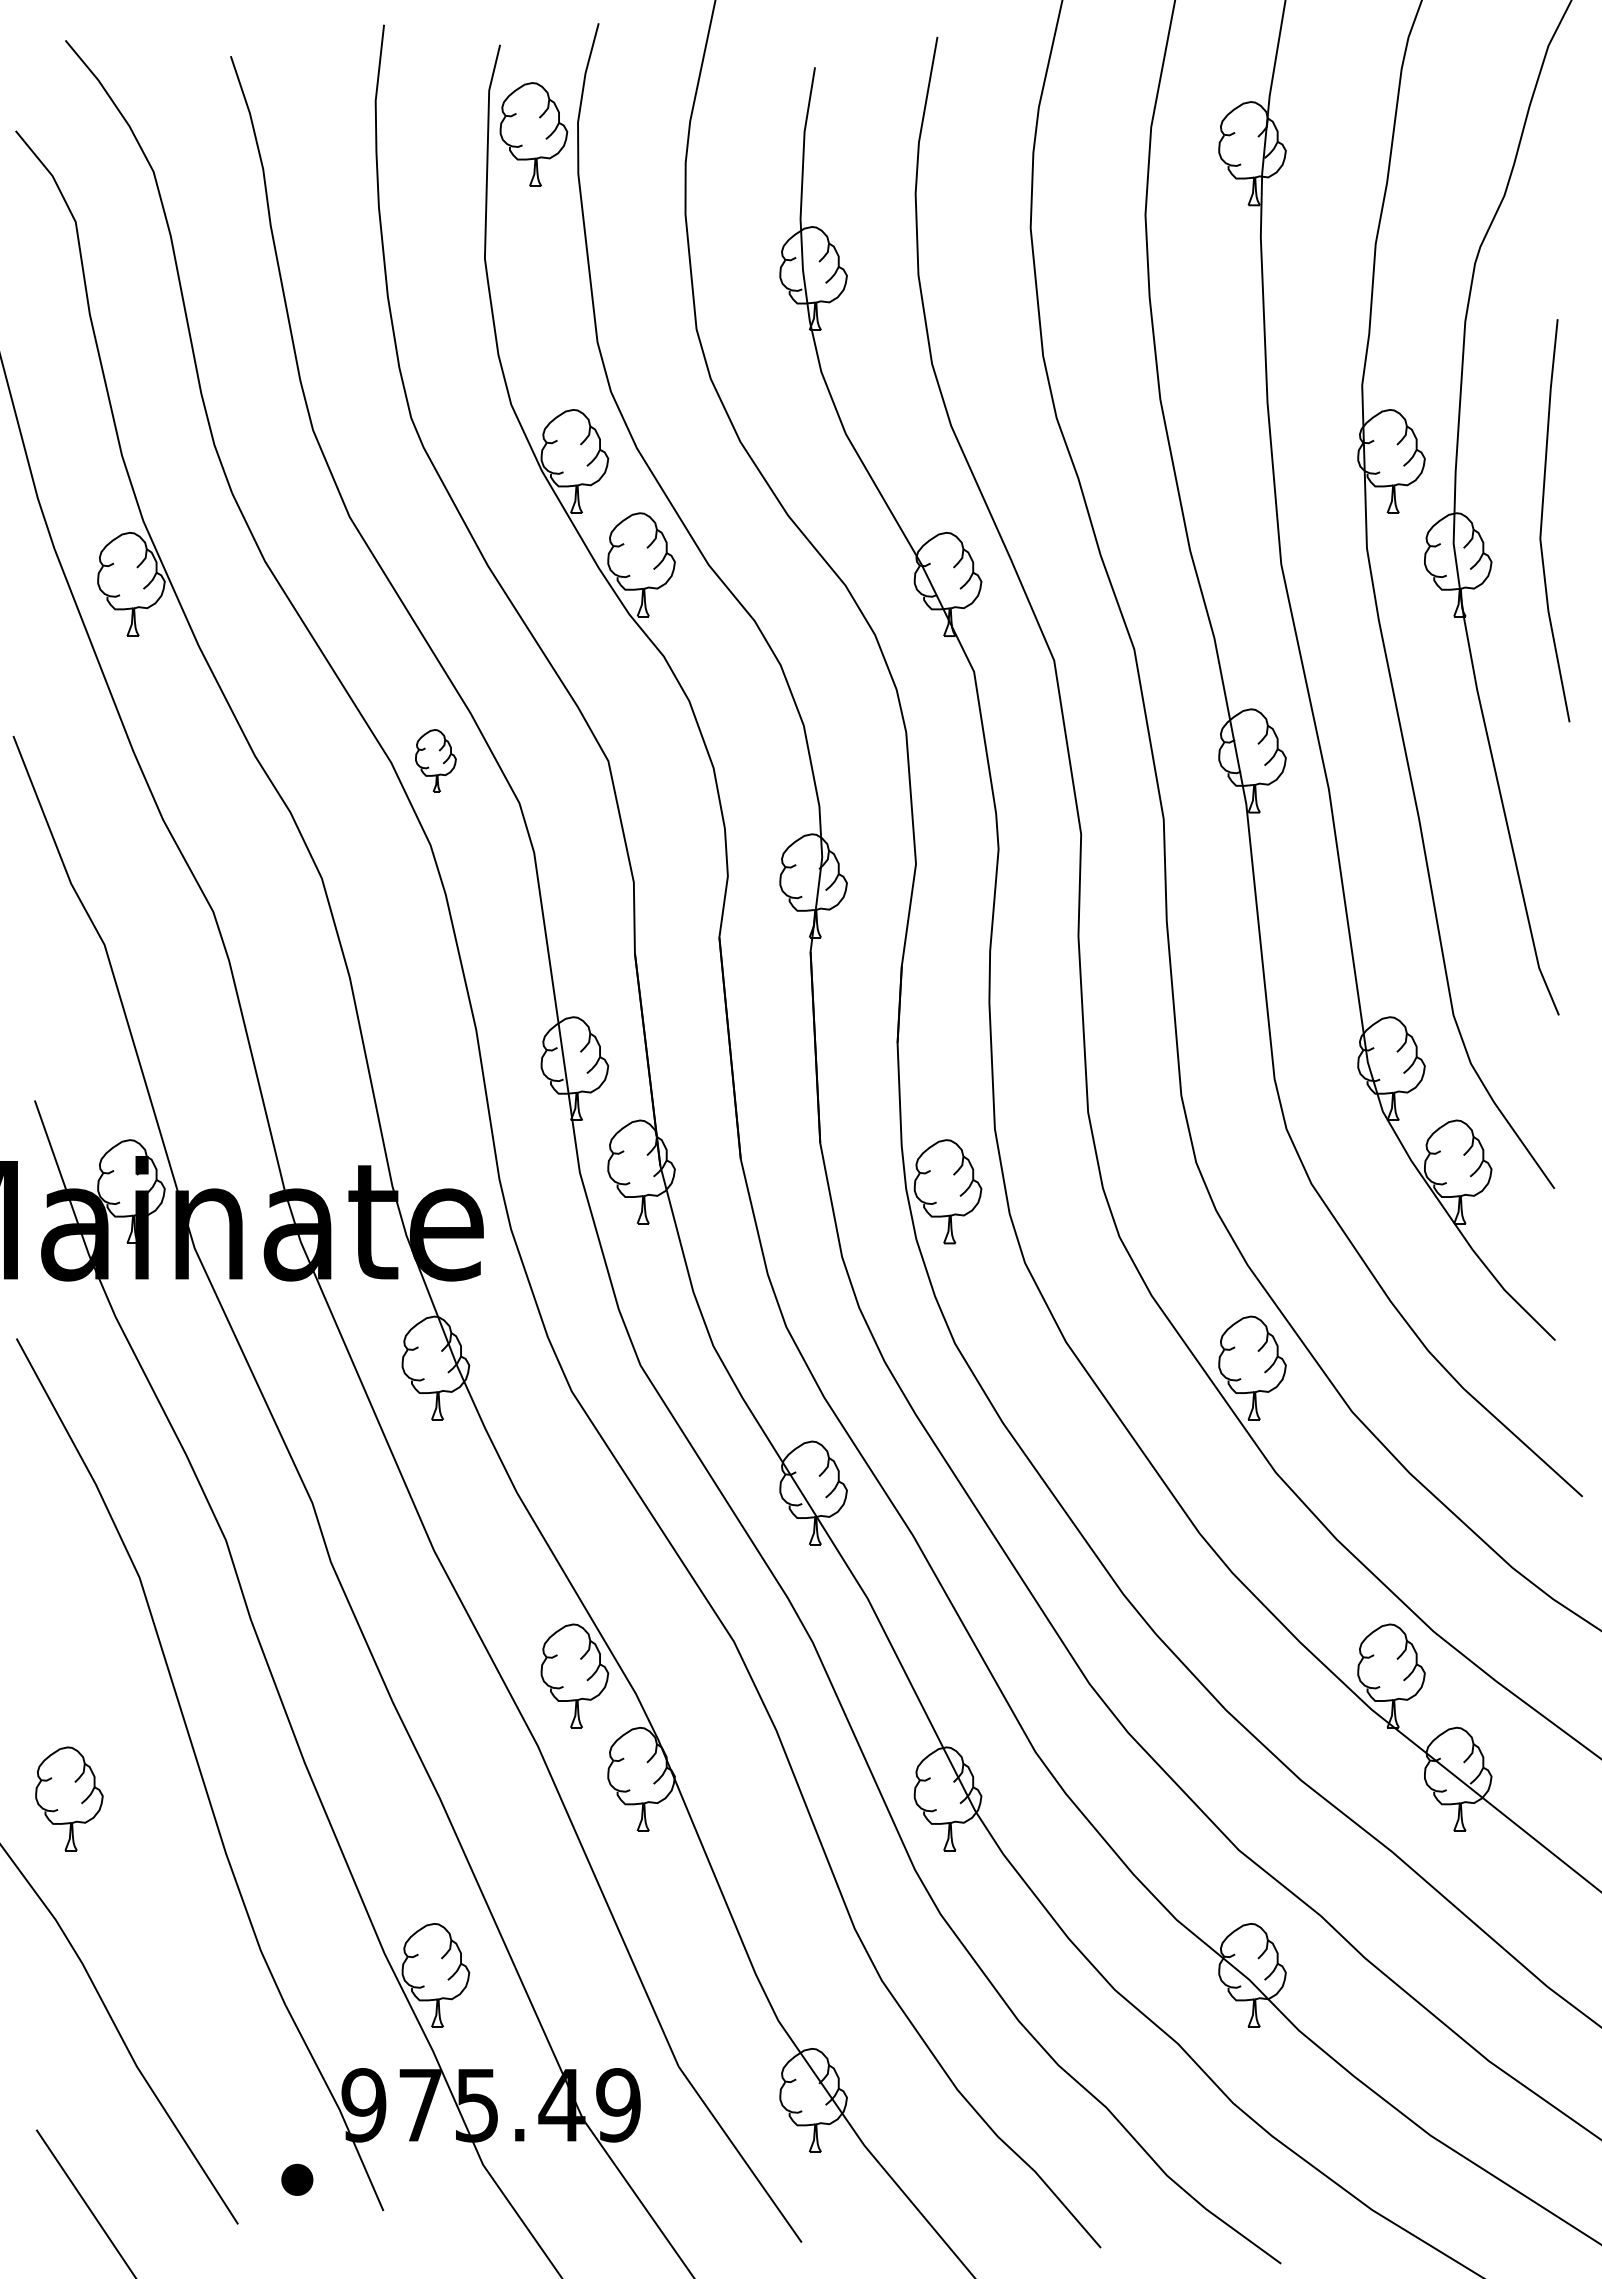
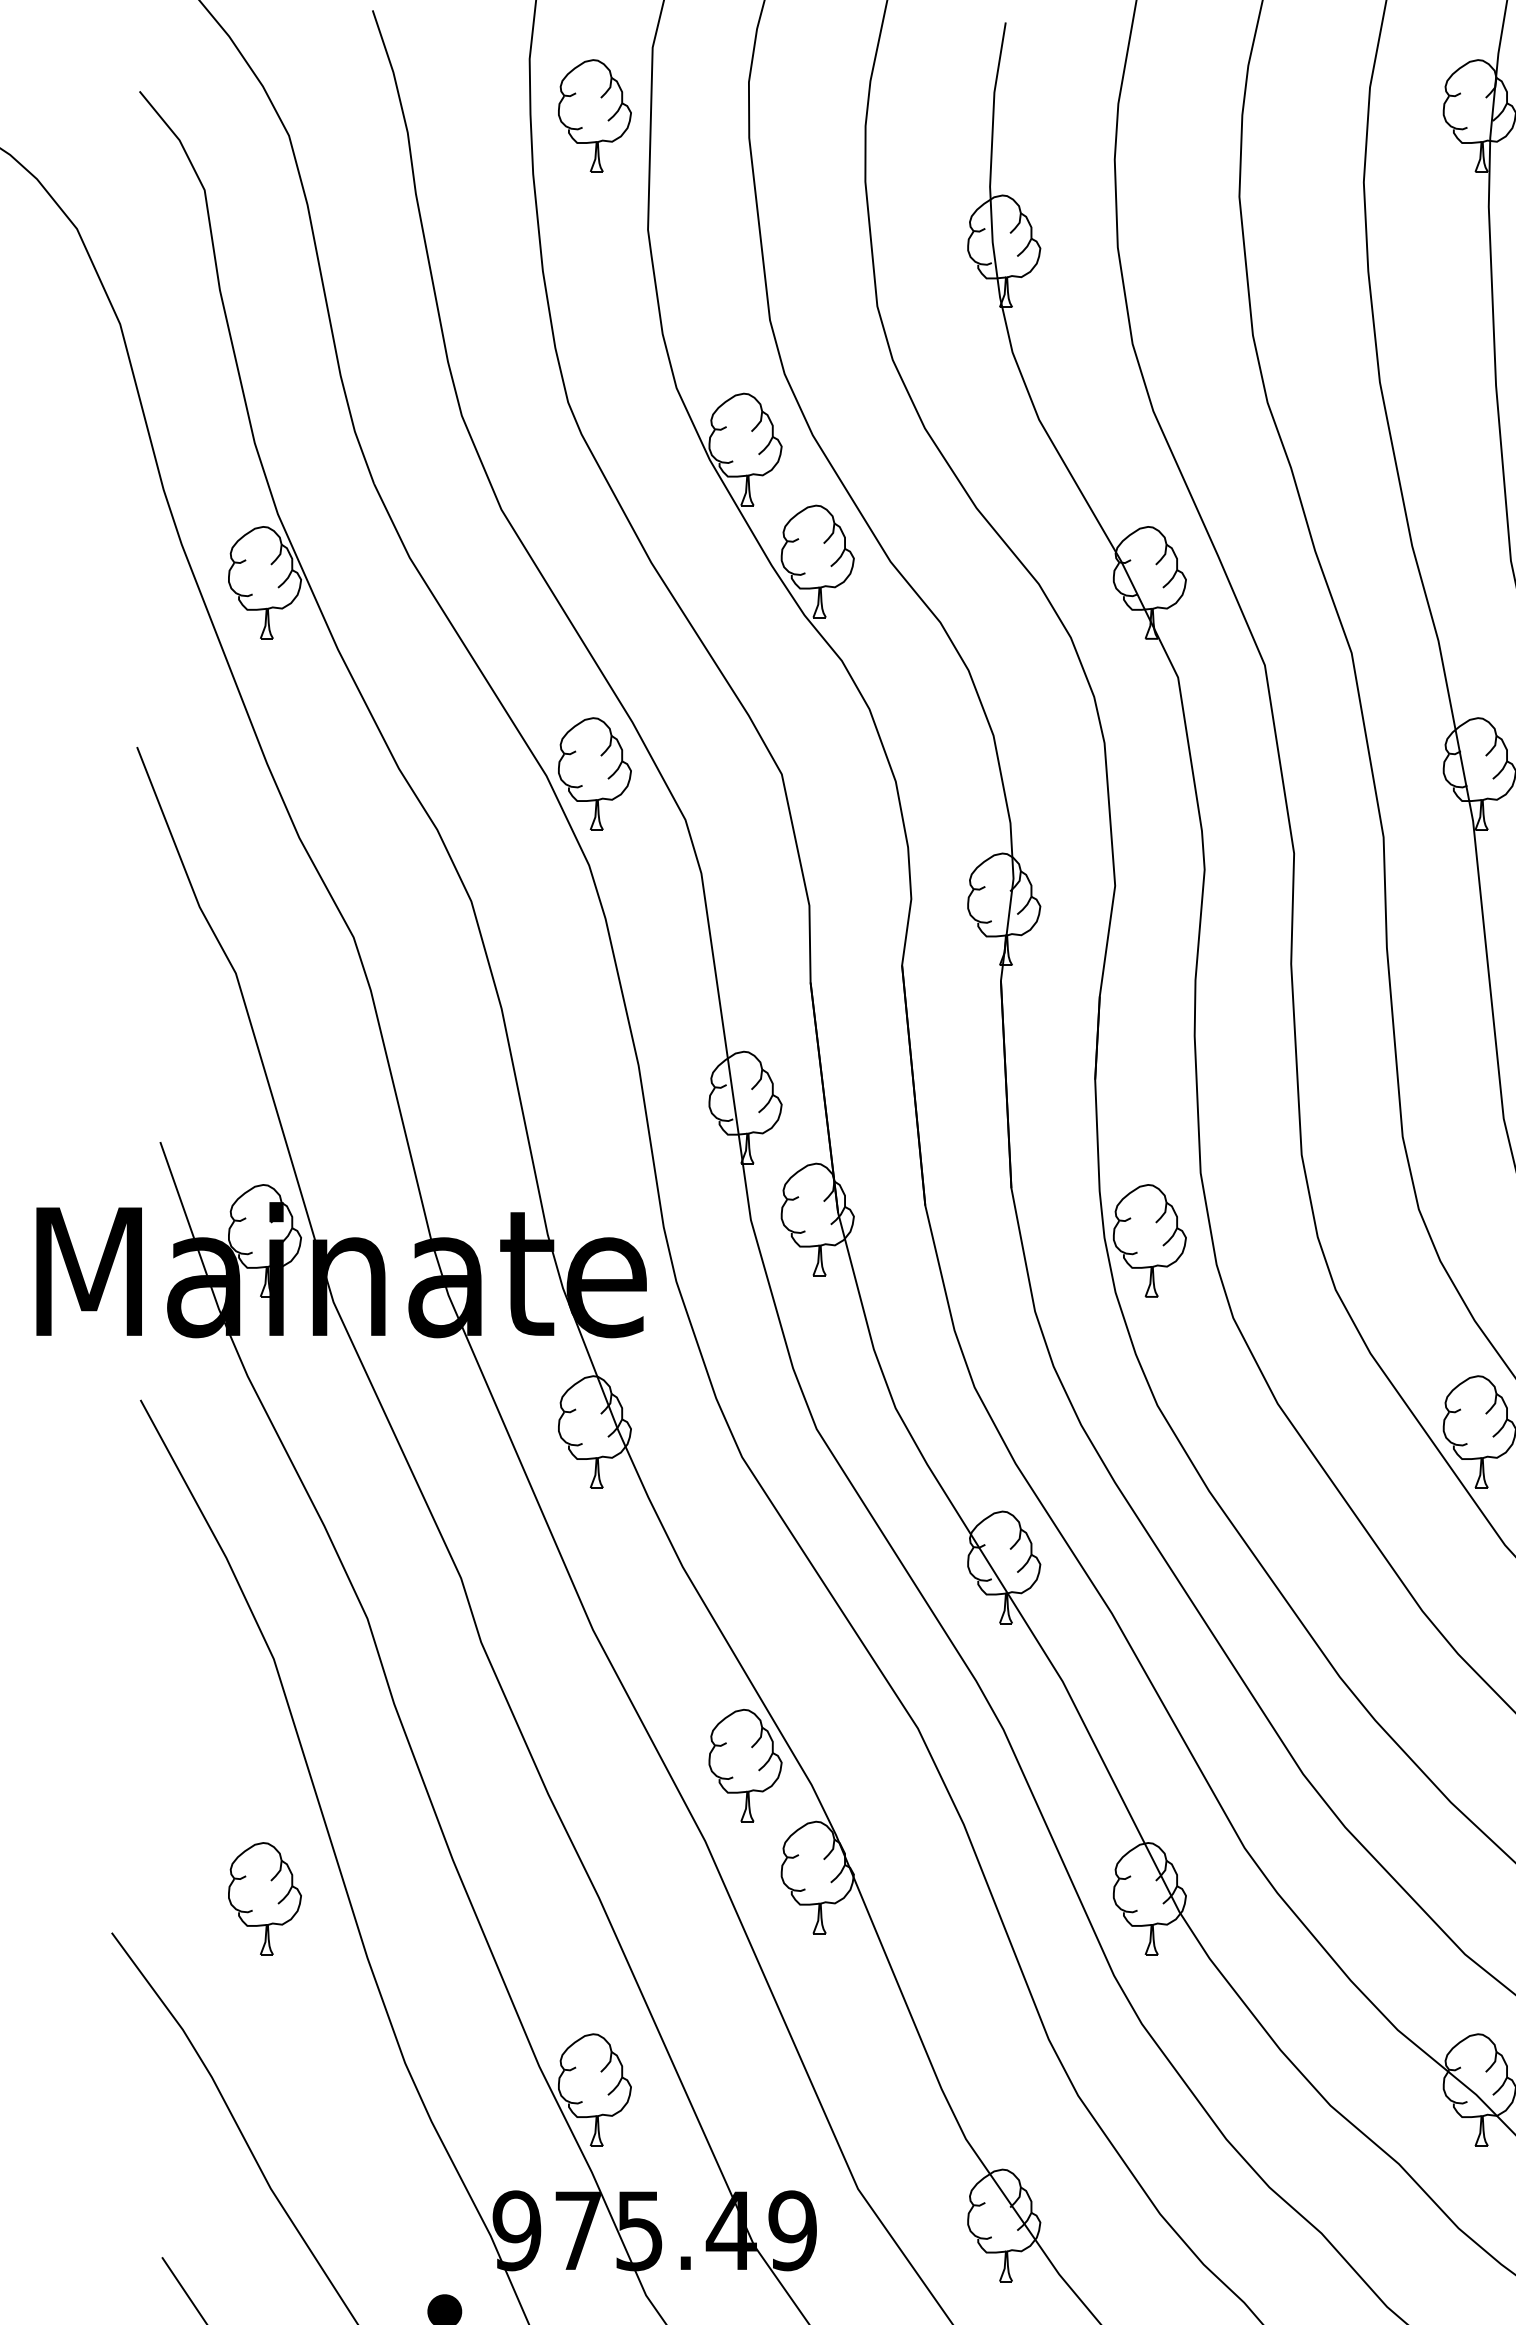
part: (533, 134) -> (594, 115), moved
part: (435, 760) -> (594, 773), size x1.67
part: (69, 1798) -> (265, 1898), moved

